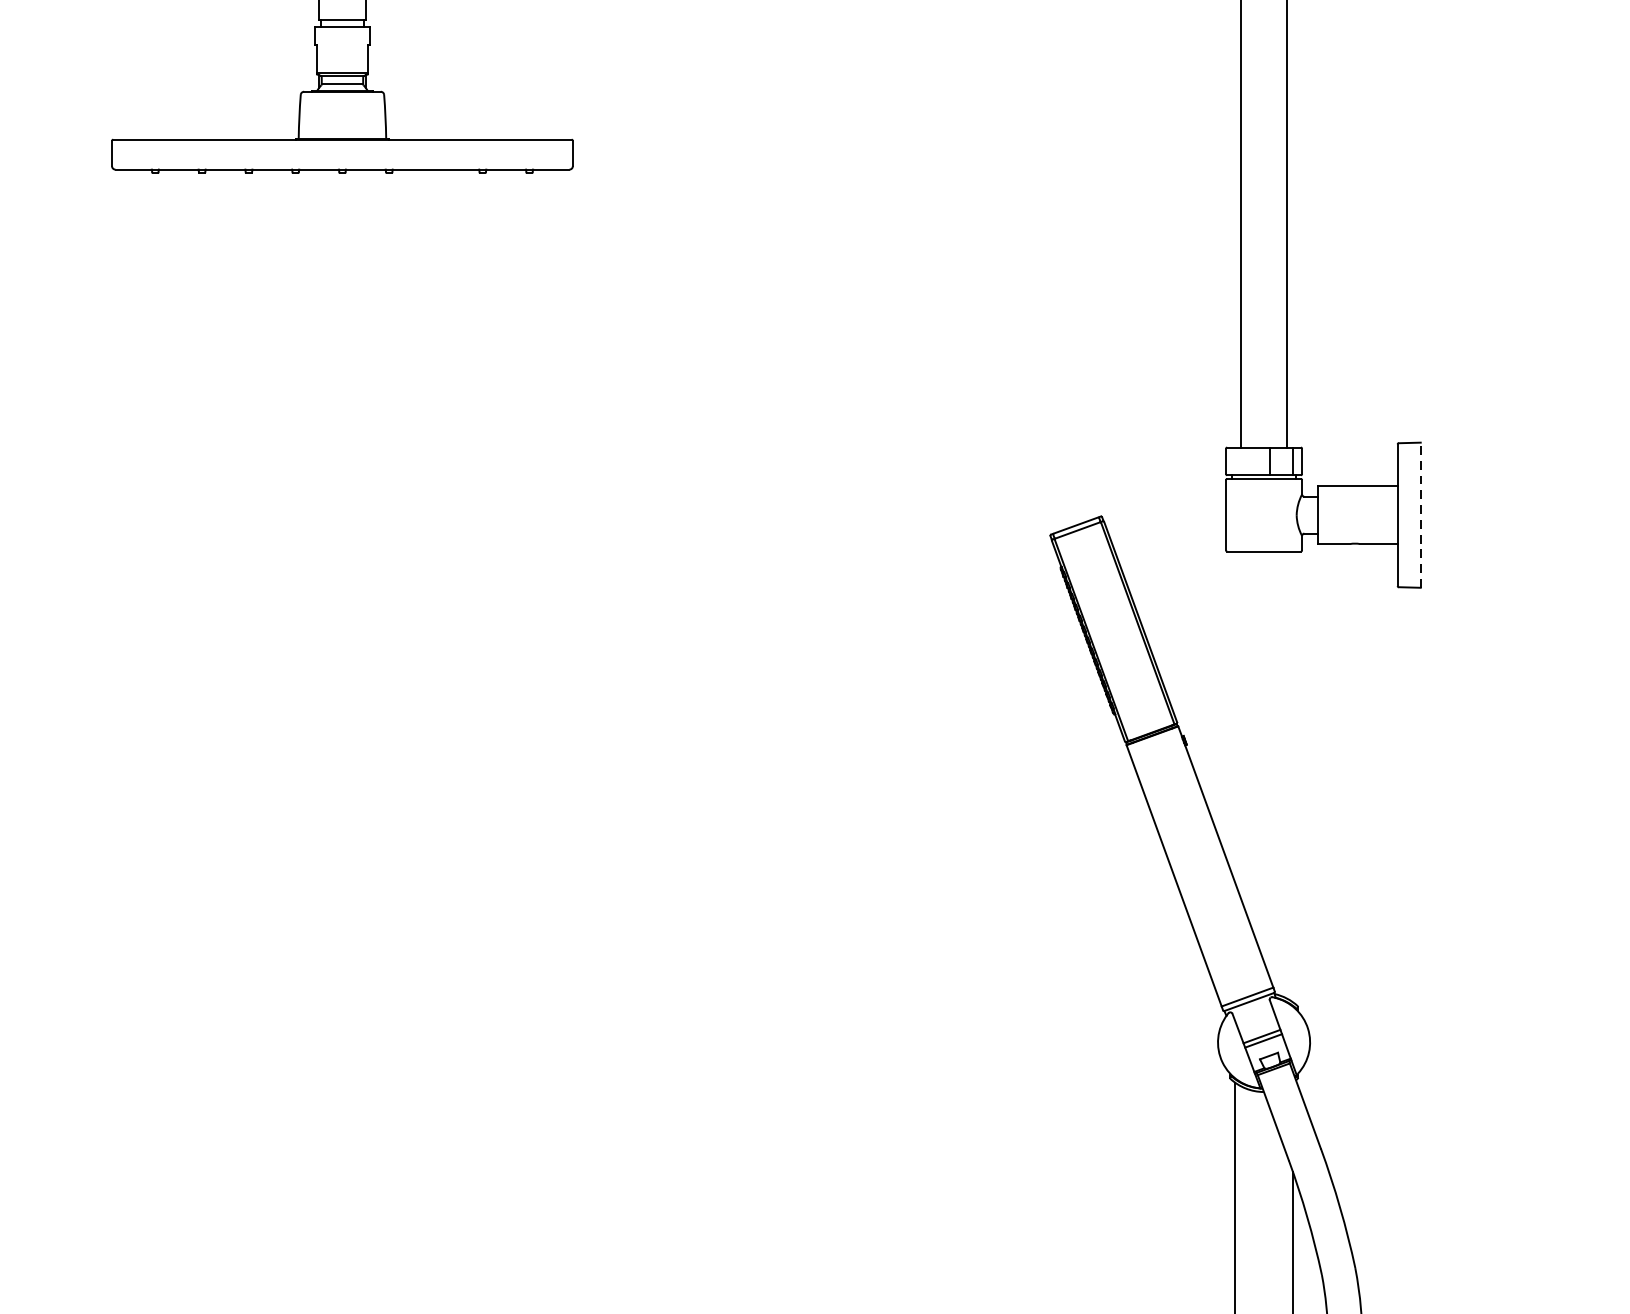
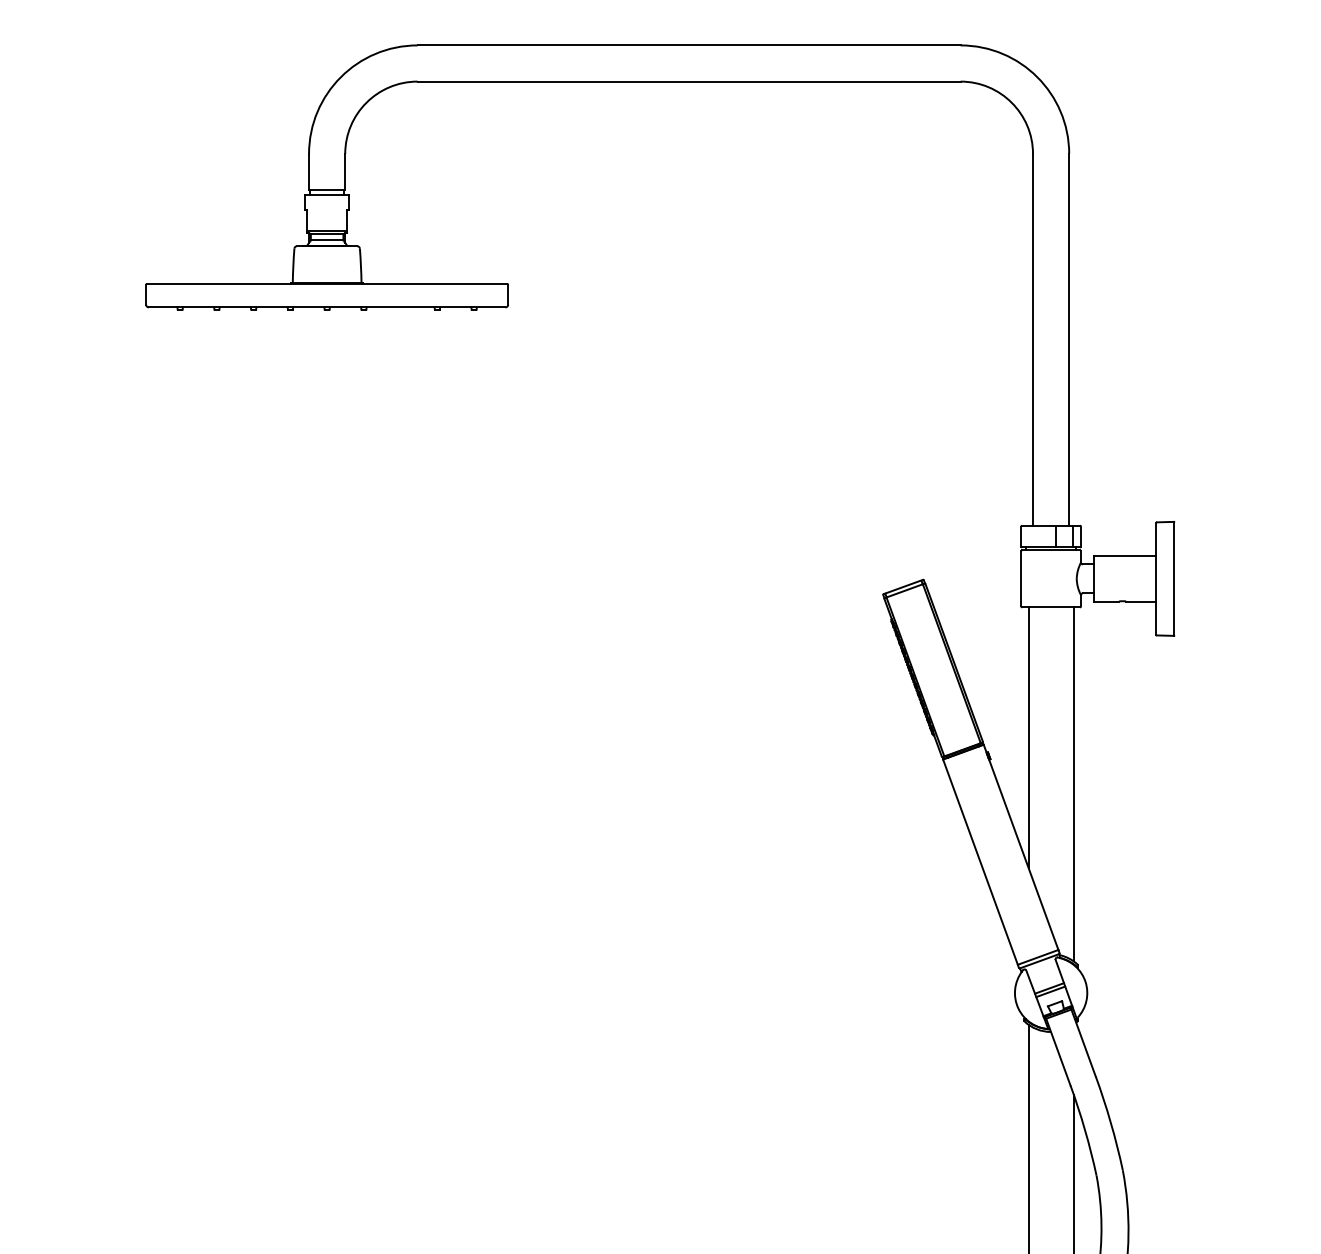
line: (1421, 514) -> (1174, 578), dashed -> solid
line: (1235, 717) -> (1028, 737), added
line: (1292, 776) -> (1073, 784), added

